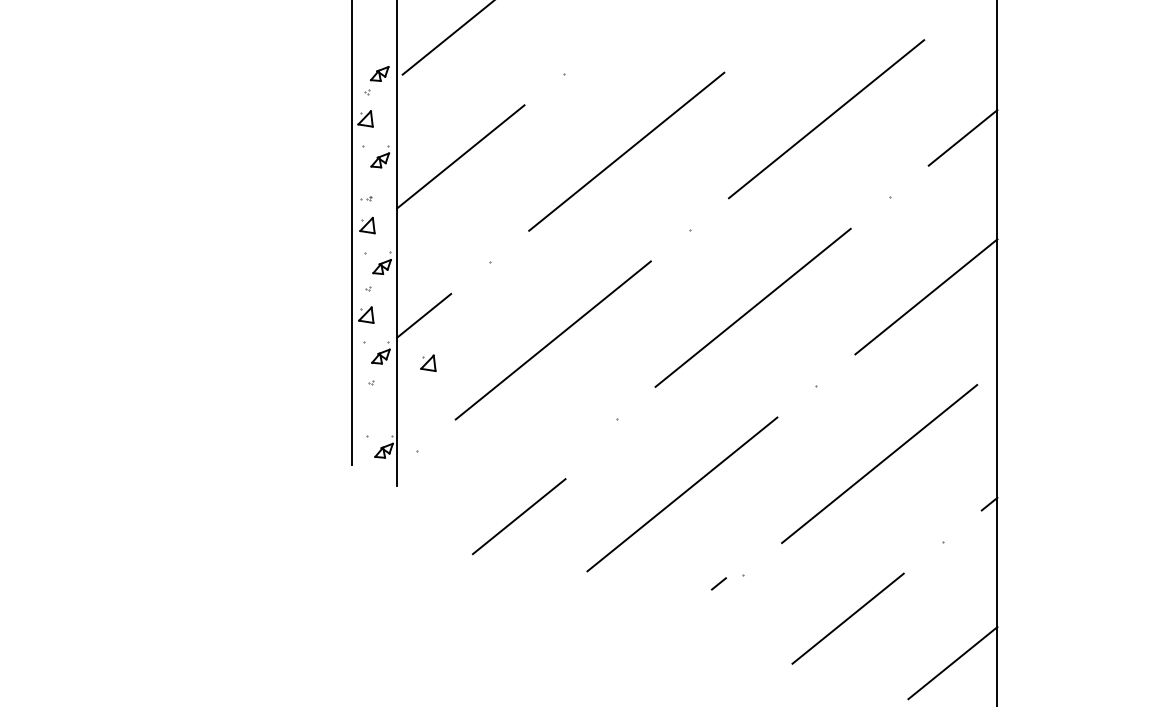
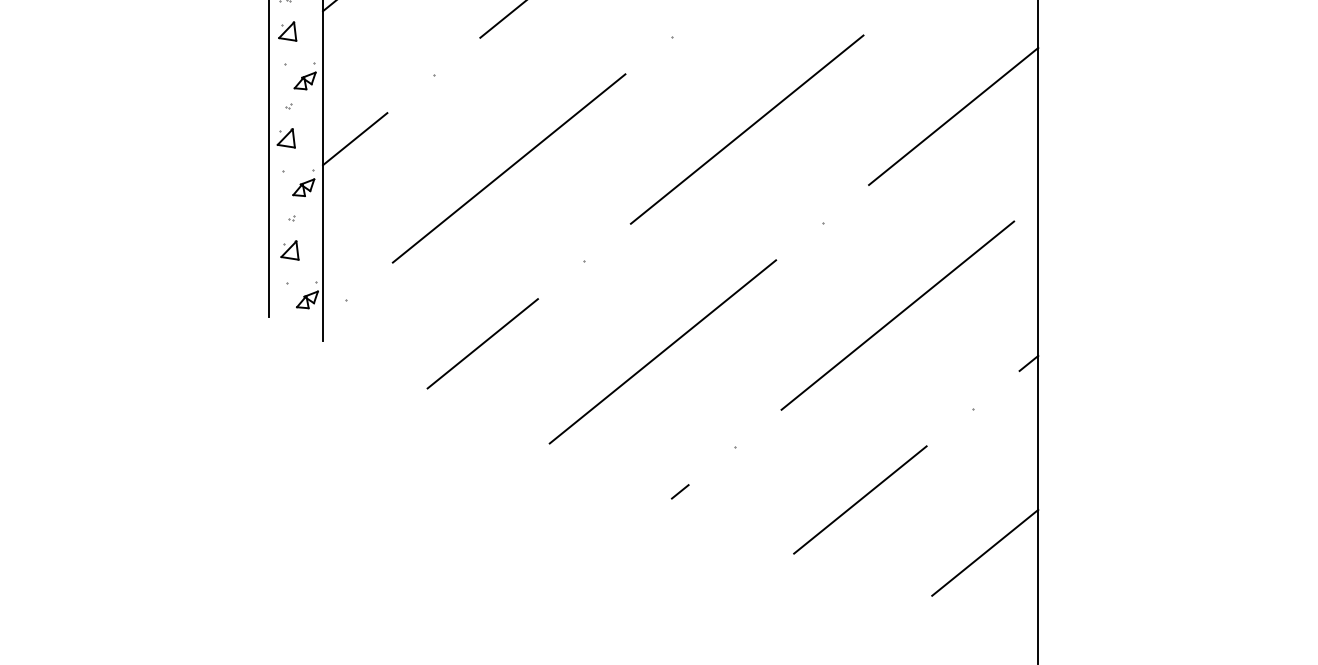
part: (428, 362) -> (290, 249), moved
line: (519, 516) -> (483, 343), moved
line: (718, 583) -> (679, 491), moved

